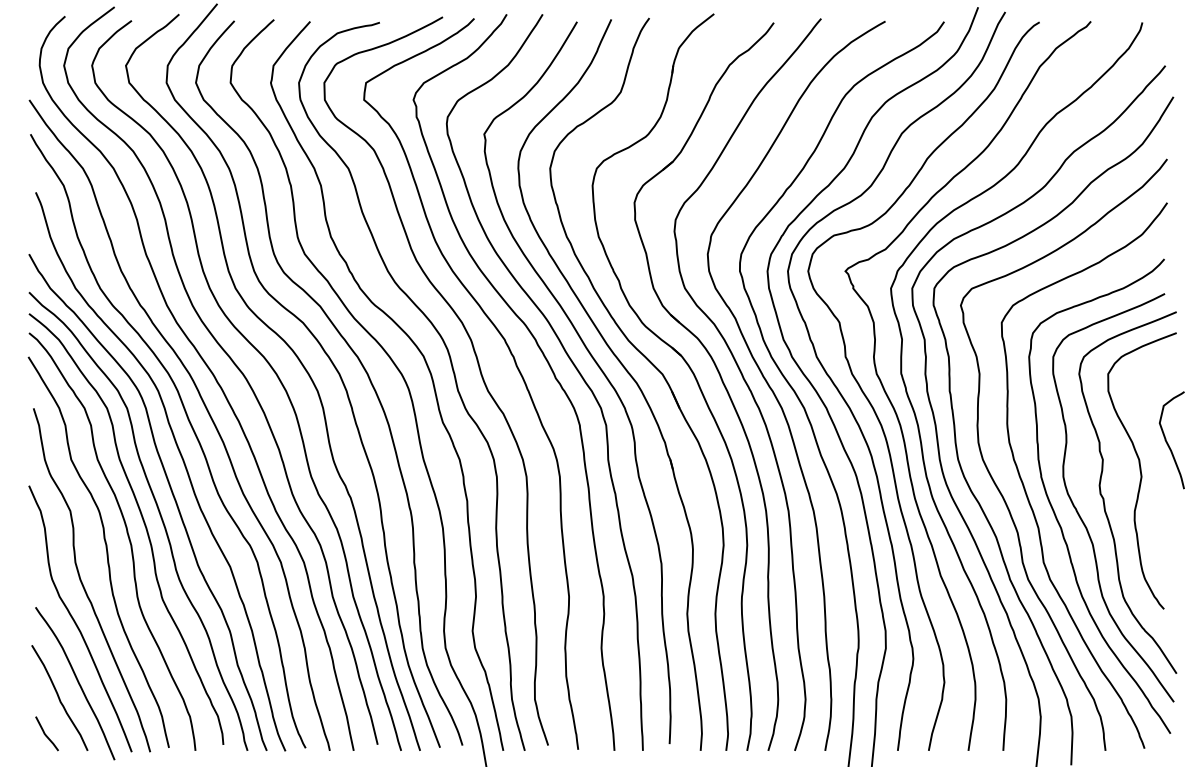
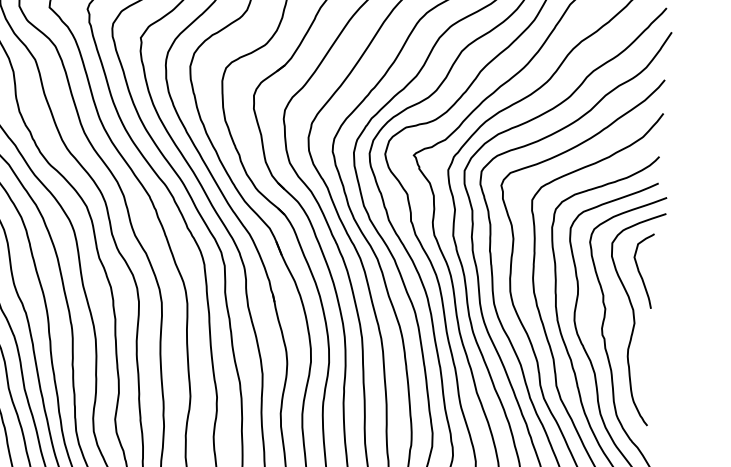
curve: (1167, 441) -> (639, 271), moved

